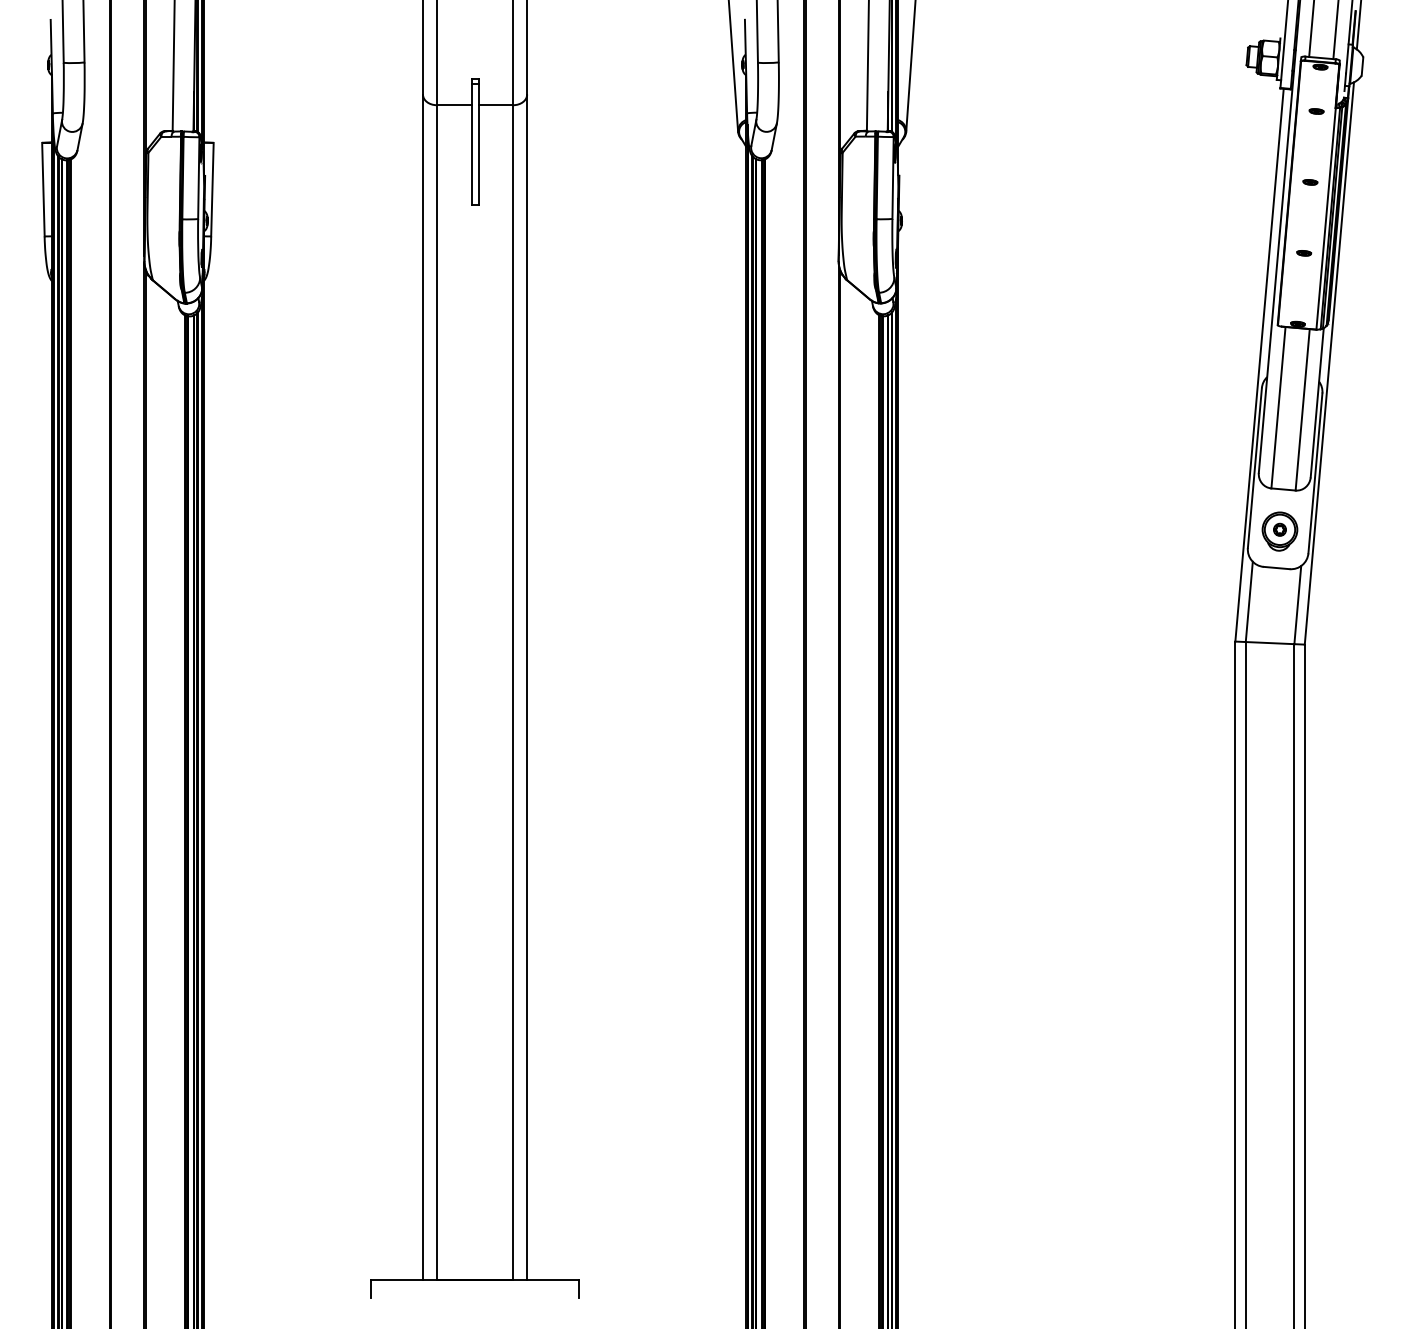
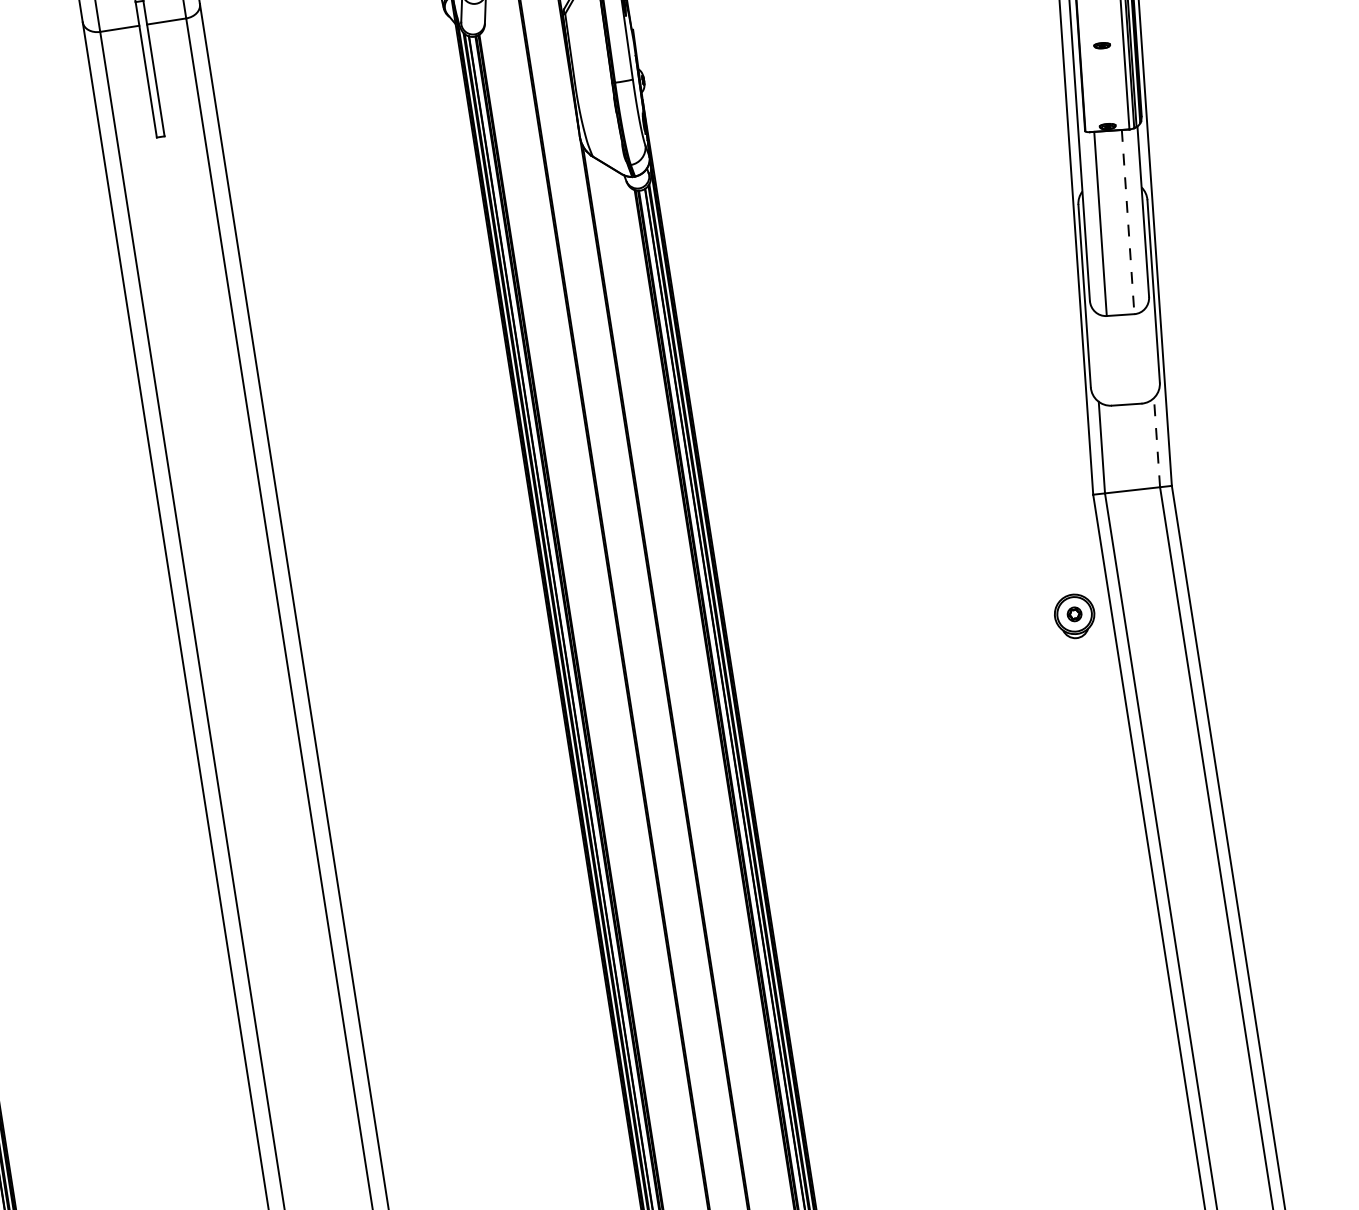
line: (1302, 410) -> (1128, 222), solid -> dashed
part: (1279, 531) -> (1074, 616), moved
line: (1297, 604) -> (1156, 442), solid -> dashed

